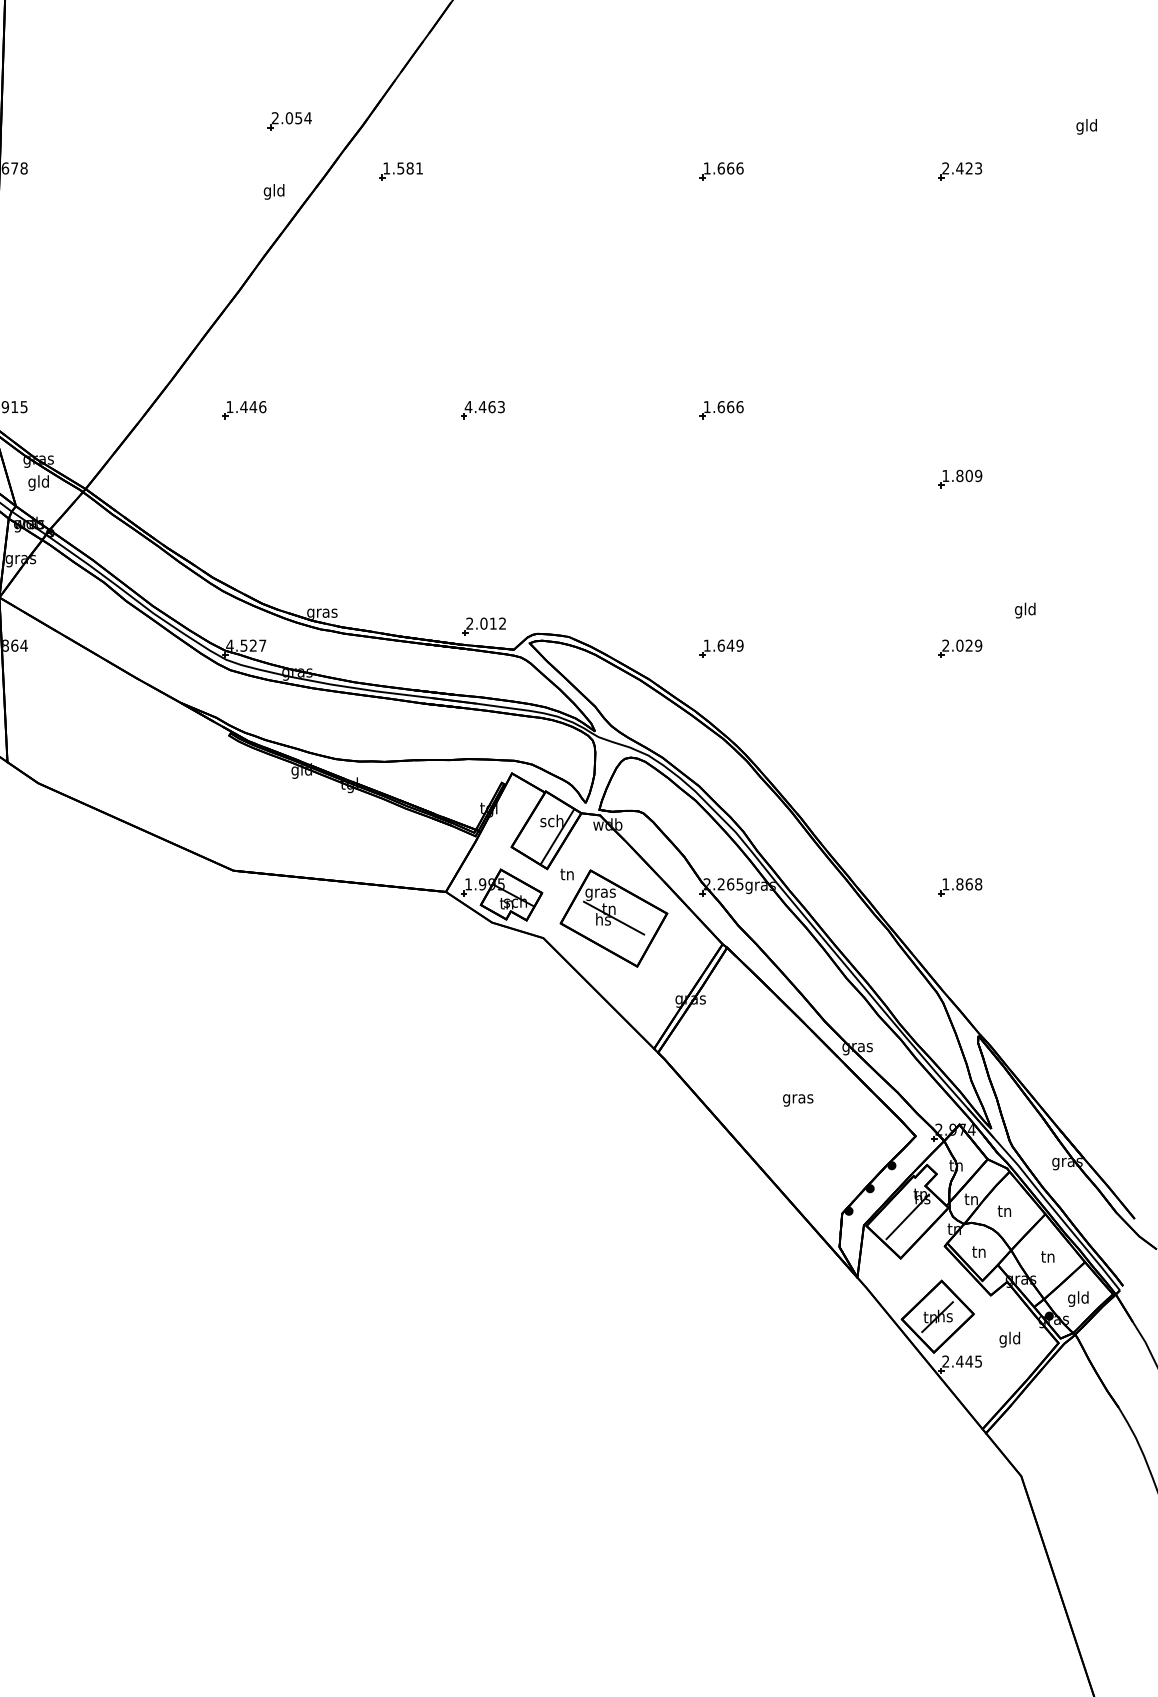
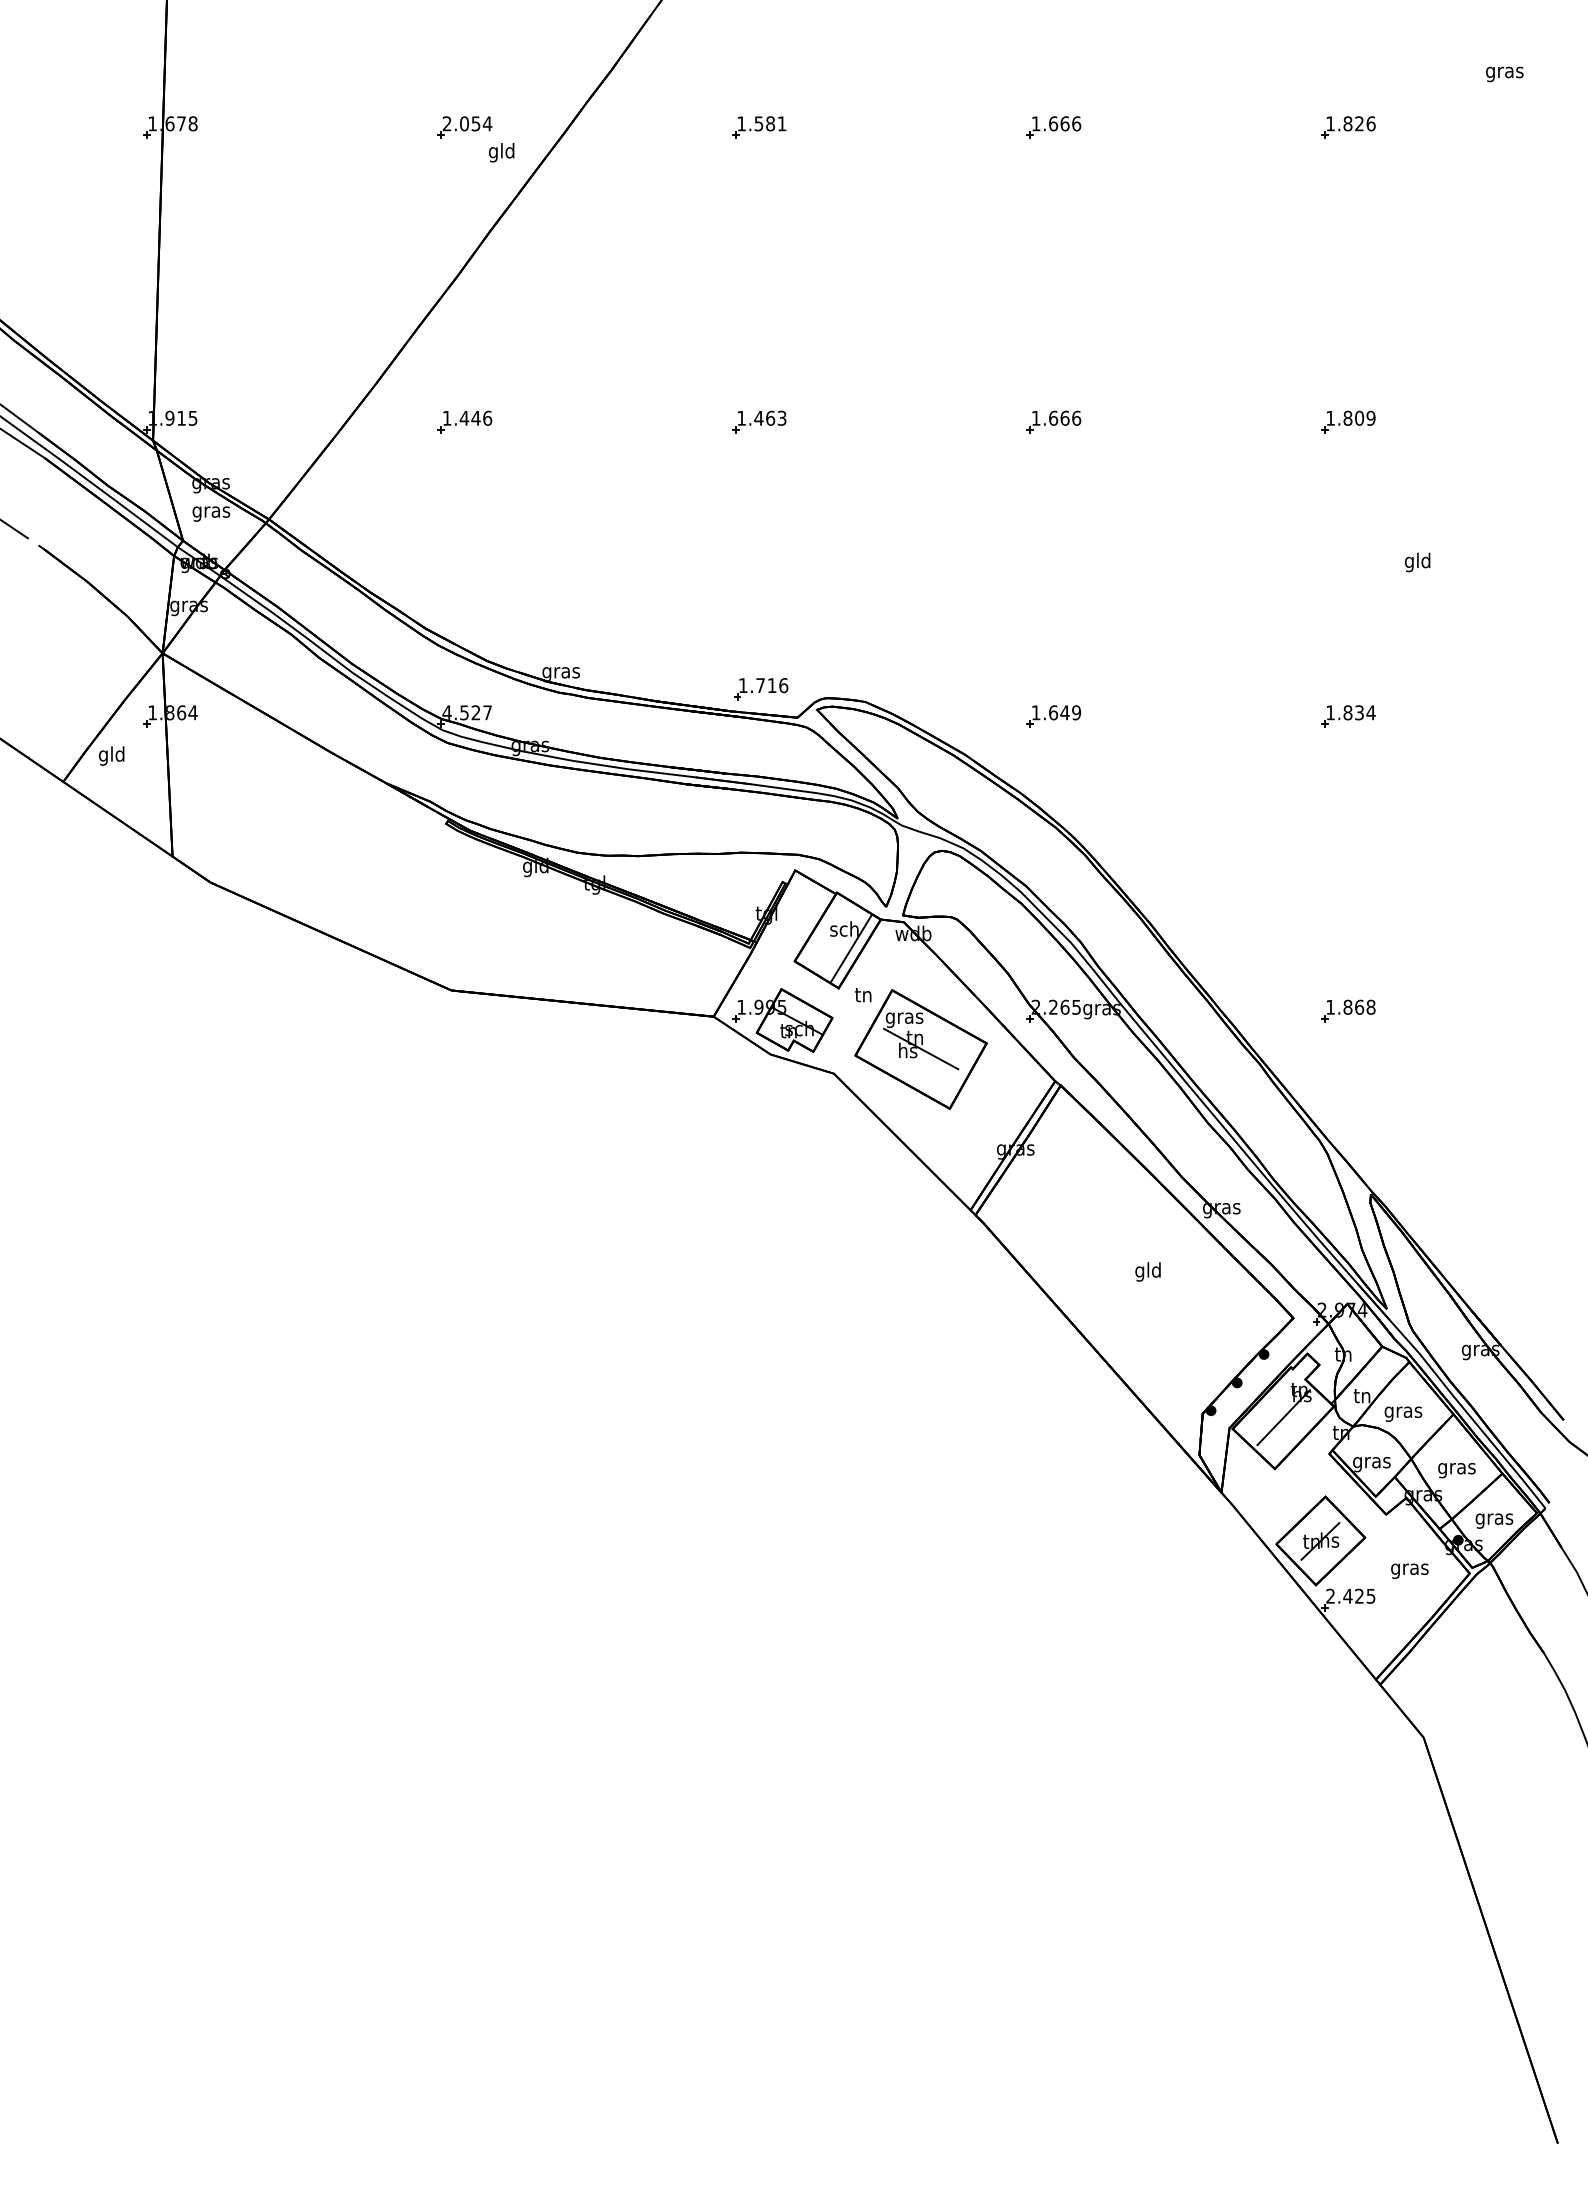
part: (289, 121) -> (464, 127), moved
text: (1086, 126) -> (1504, 72), gld -> gras
text: (961, 168) -> (1350, 123), 2.423 -> 1.826
part: (401, 171) -> (759, 127), moved
text: (468, 407) -> (741, 418), 4.463 -> 1.463
part: (960, 478) -> (1348, 421), moved
text: (39, 482) -> (211, 511), gld -> gras
text: (1025, 610) -> (1417, 562), moved
text: (486, 623) -> (763, 685), 2.012 -> 1.716
text: (961, 645) -> (1350, 712), 2.029 -> 1.834
text: (798, 1098) -> (1148, 1271), gras -> gld
text: (1004, 1212) -> (1403, 1412), tn -> gras
text: (978, 1254) -> (1371, 1463), tn -> gras
text: (1047, 1258) -> (1456, 1469), tn -> gras
text: (1078, 1298) -> (1494, 1518), gld -> gras
text: (1009, 1339) -> (1409, 1568), gld -> gras
text: (969, 1360) -> (1359, 1595), 2.445 -> 2.425

